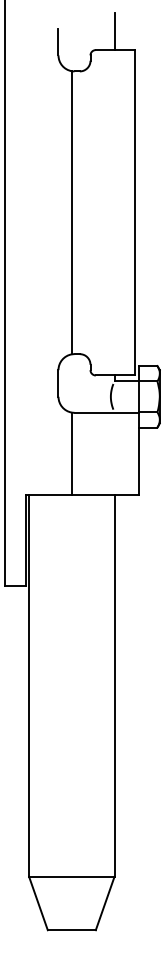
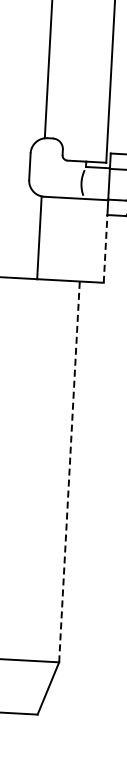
line: (138, 461) -> (105, 248), solid -> dashed
line: (114, 686) -> (69, 472), solid -> dashed

